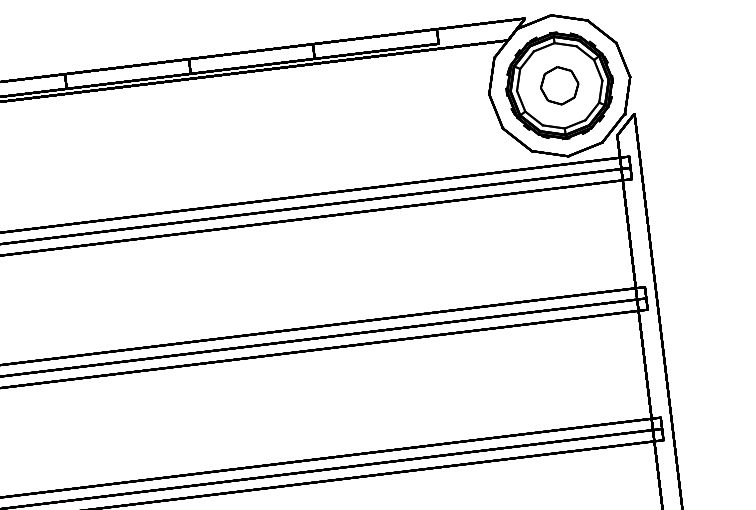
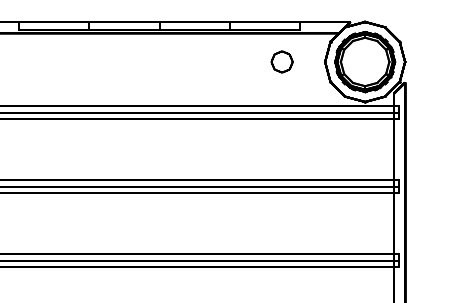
part: (558, 85) -> (281, 61), moved

